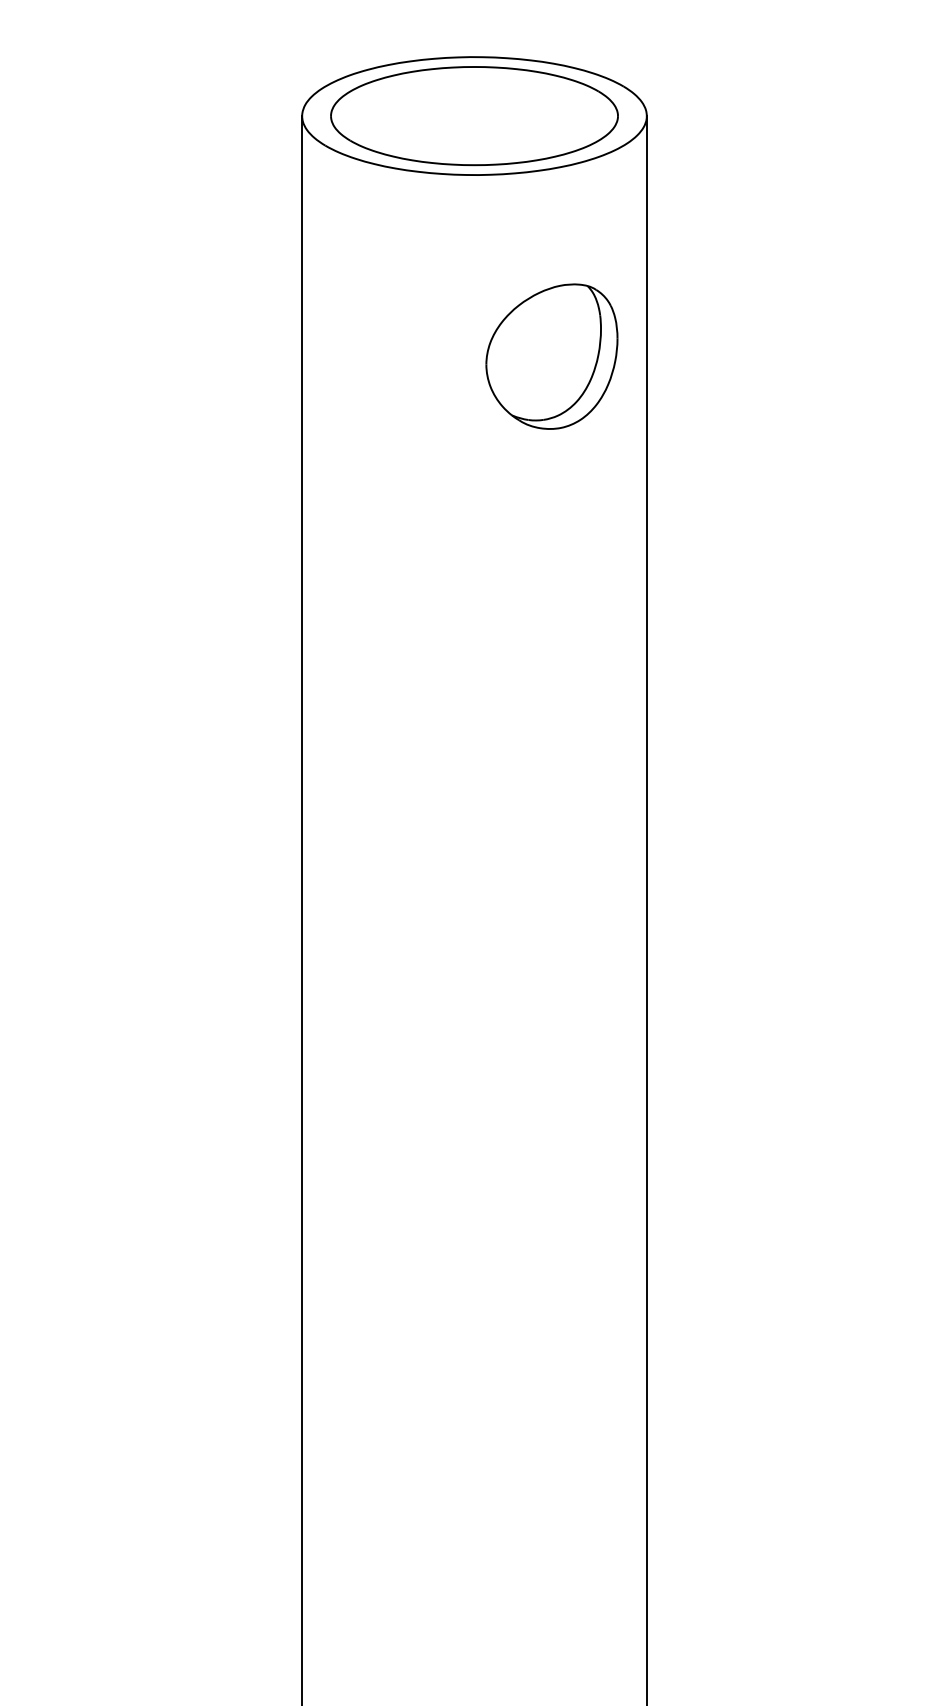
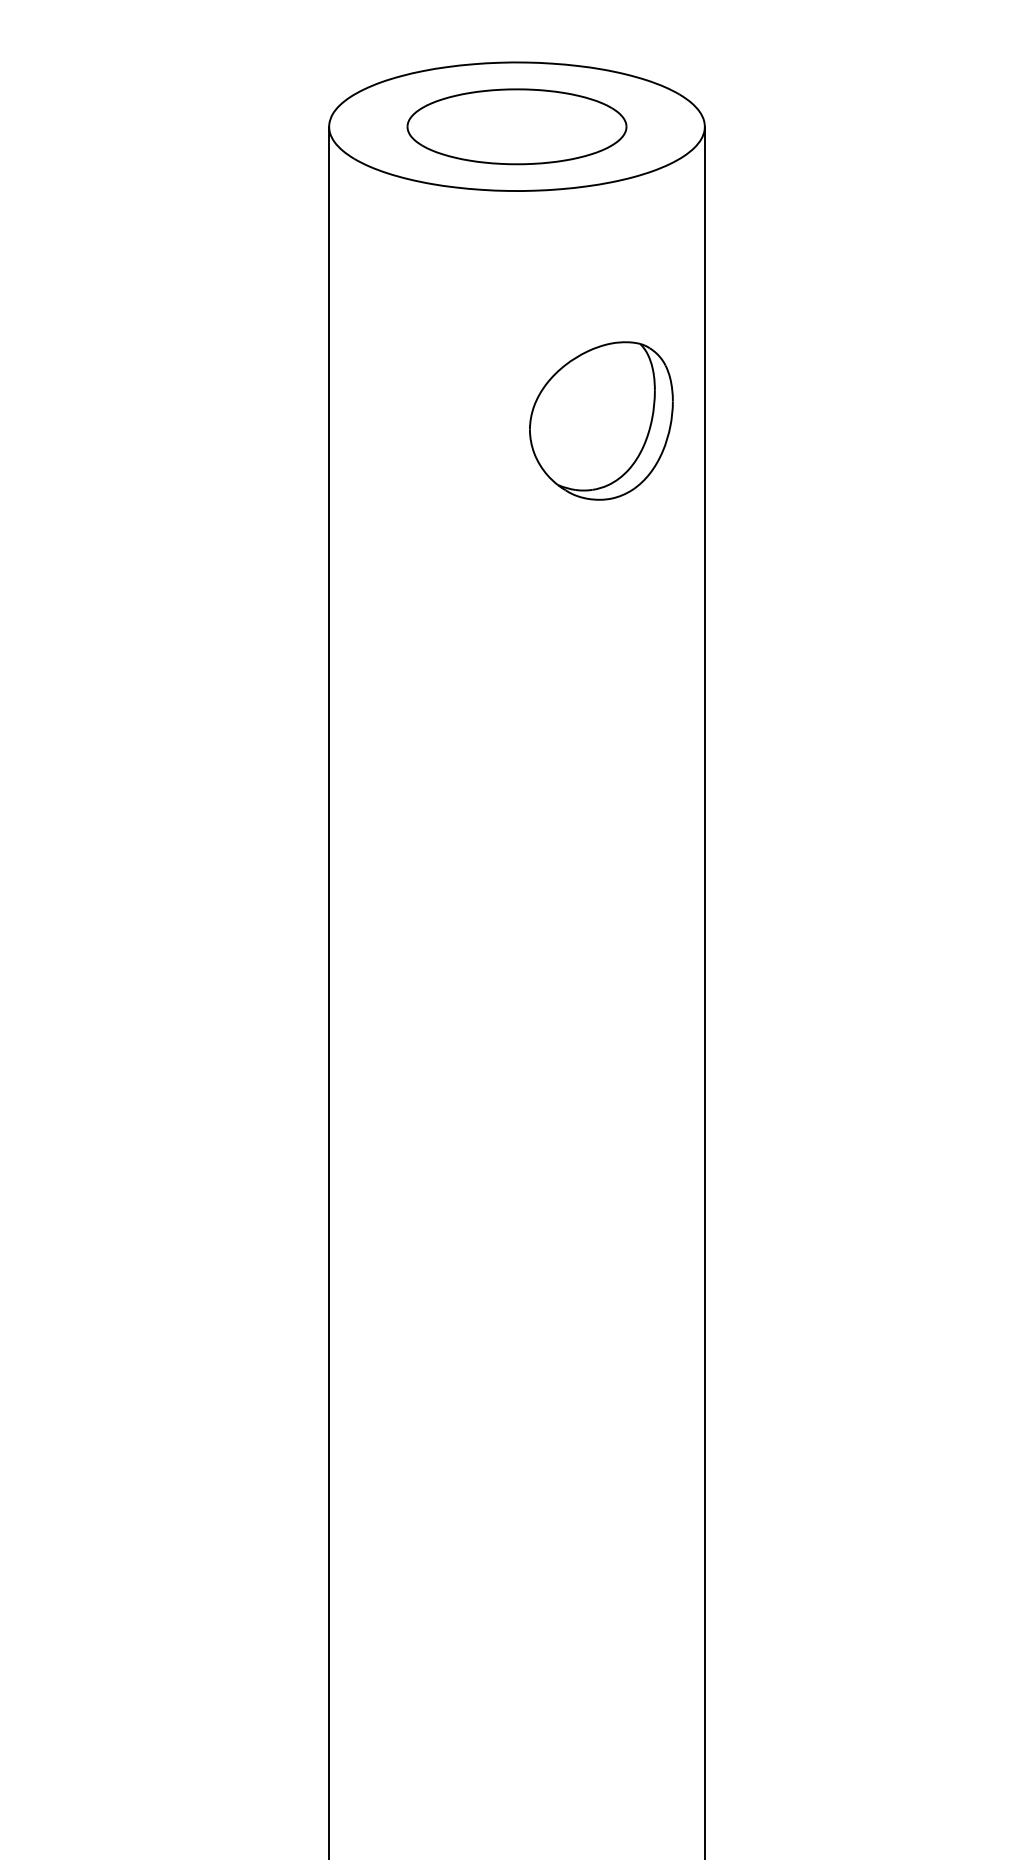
part: (474, 115) -> (516, 126), size x0.7
part: (552, 356) -> (601, 420), moved

